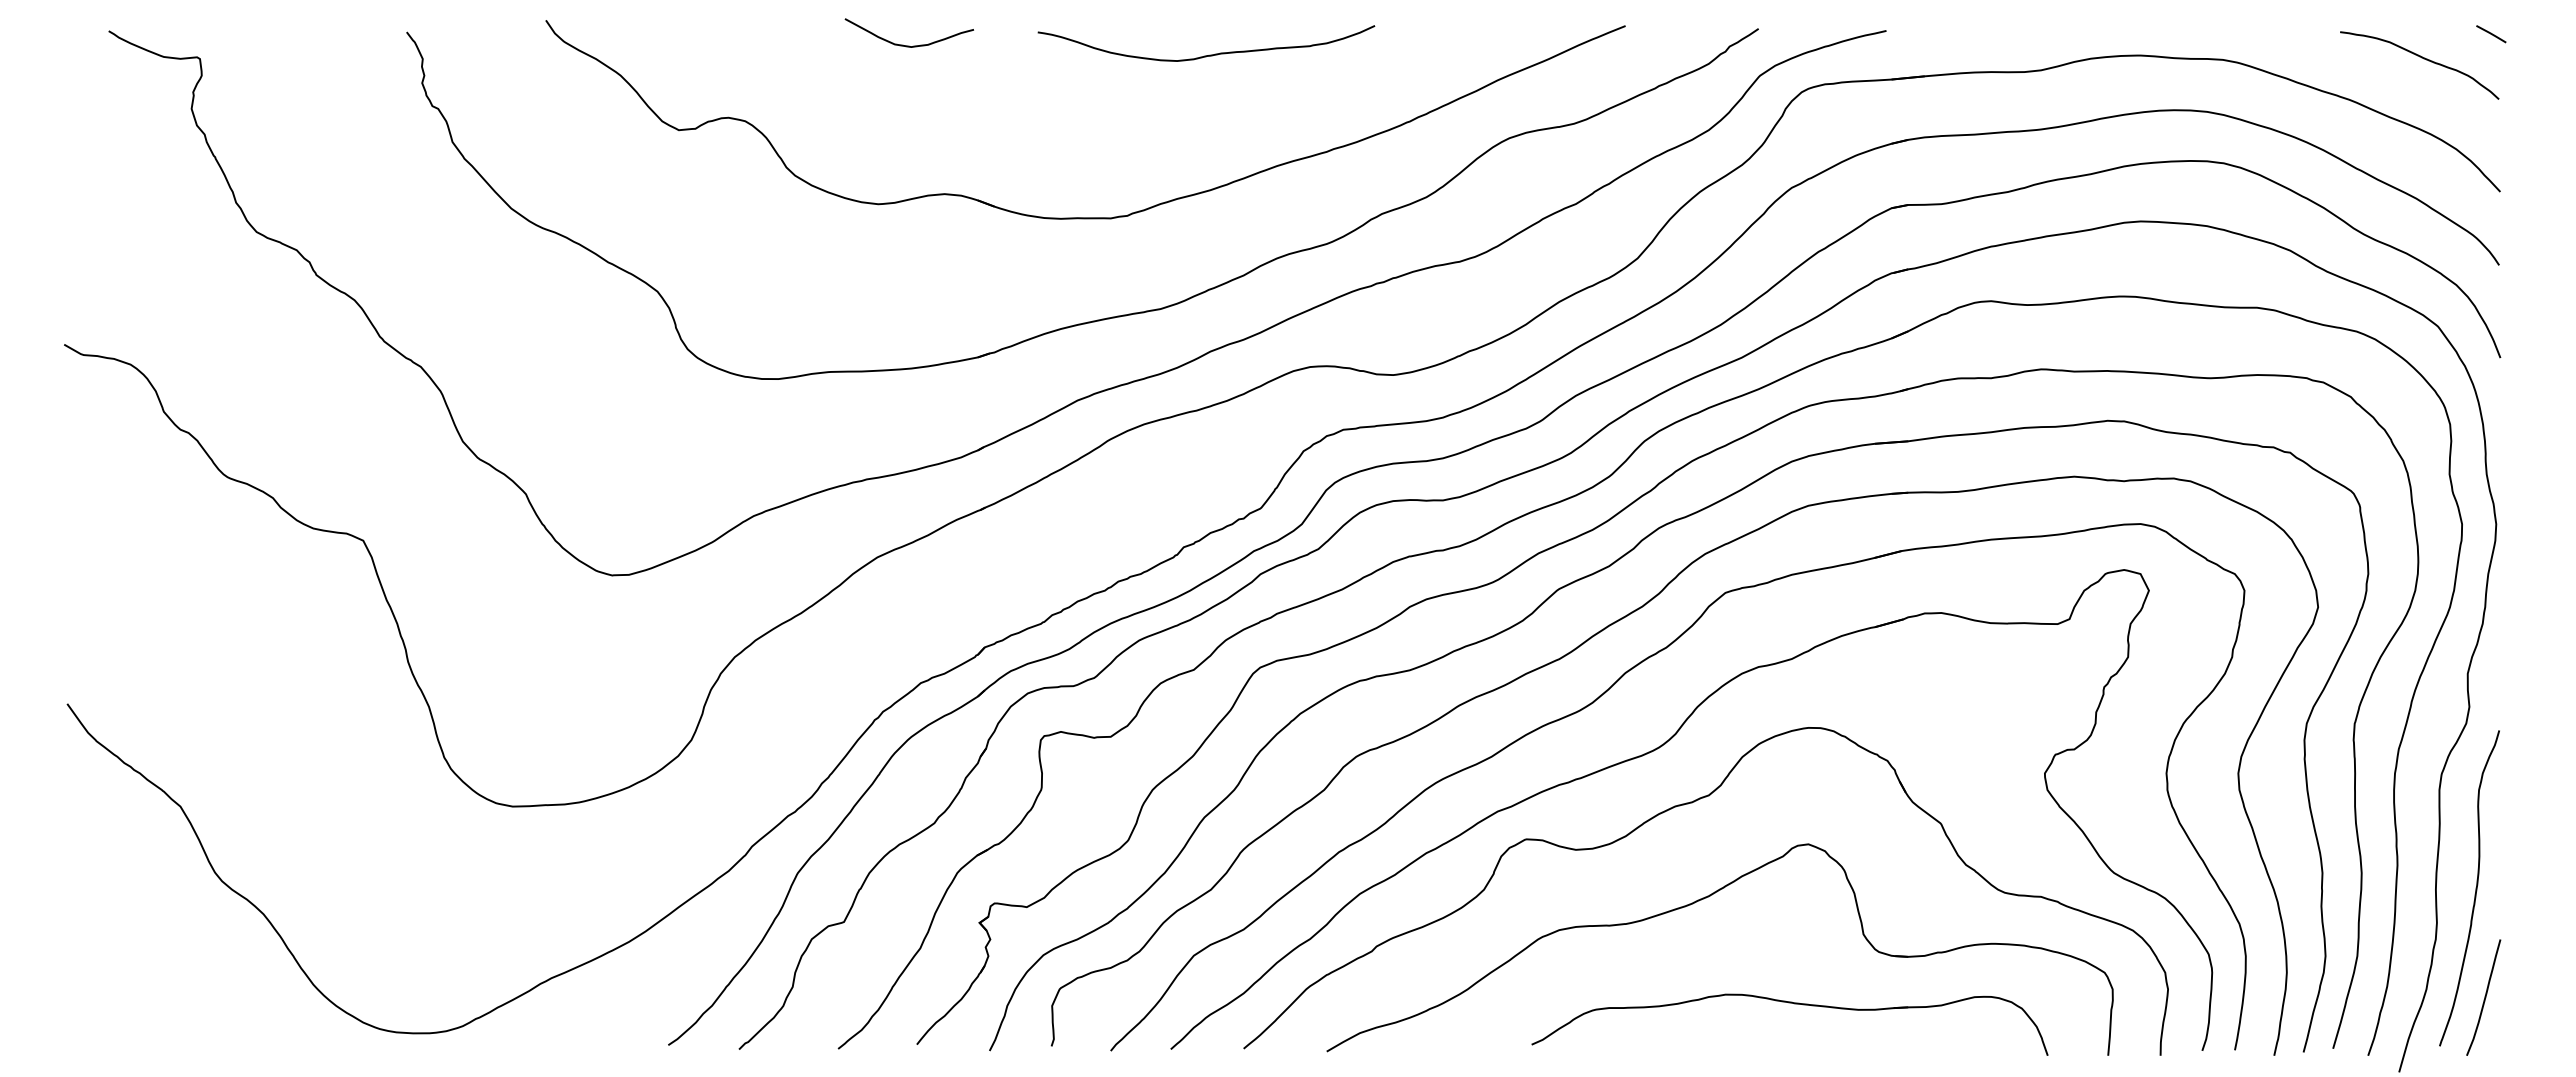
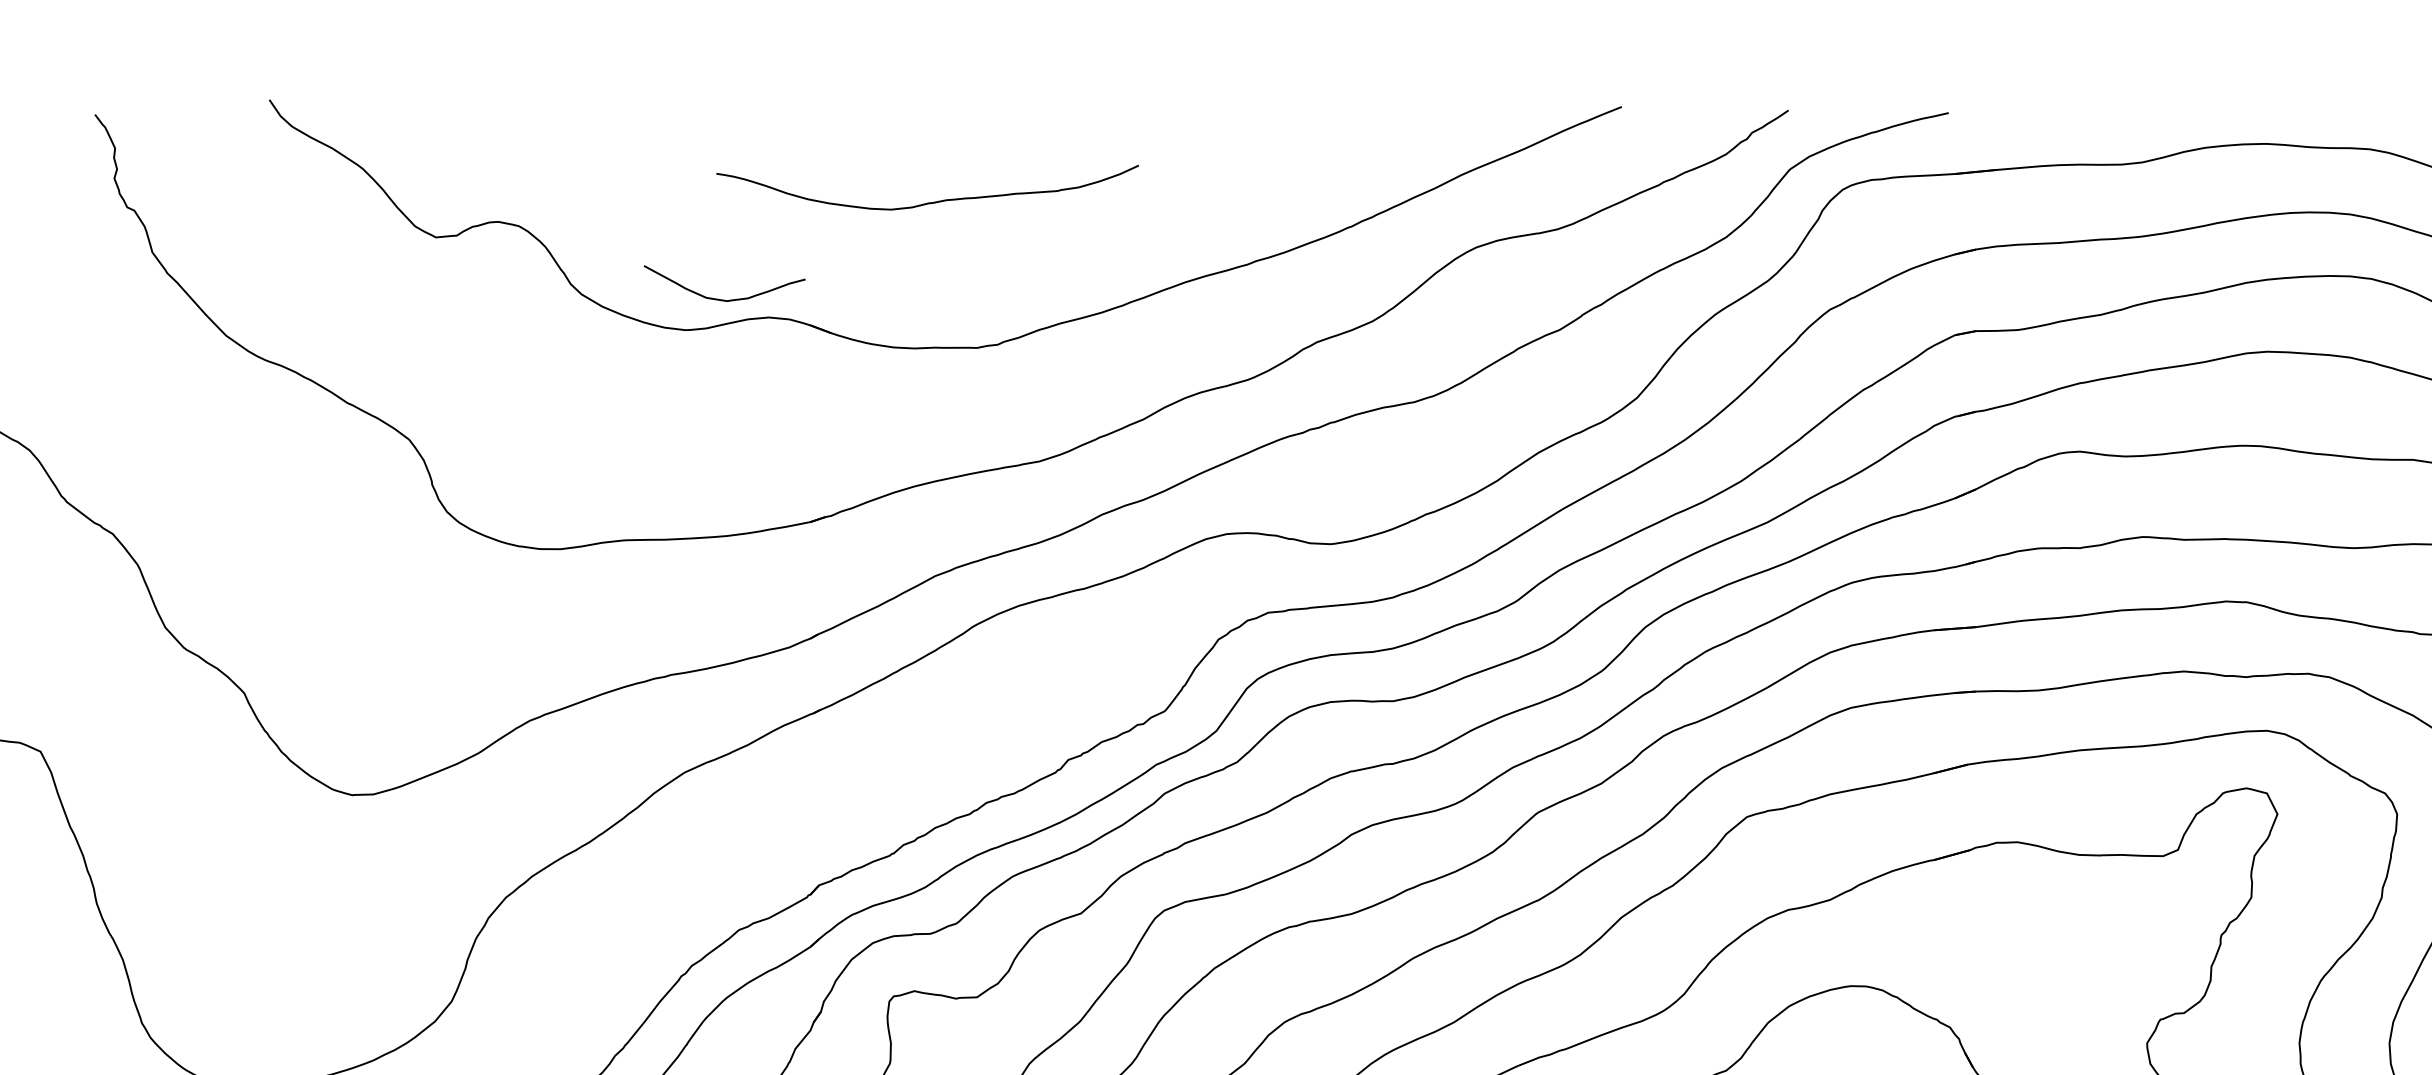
curve: (903, 44) -> (717, 297), moved
curve: (1209, 54) -> (931, 201), moved

